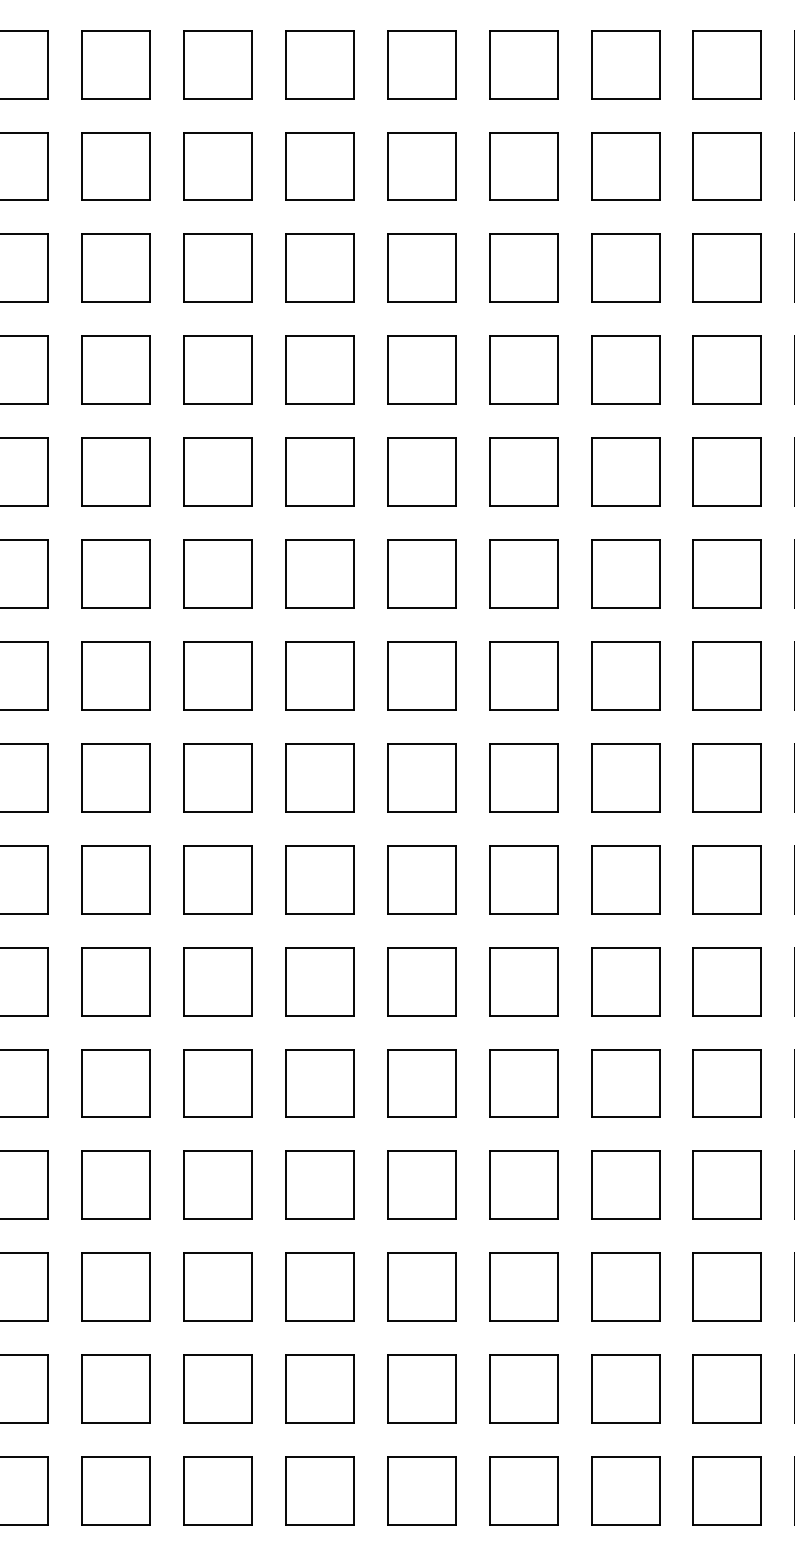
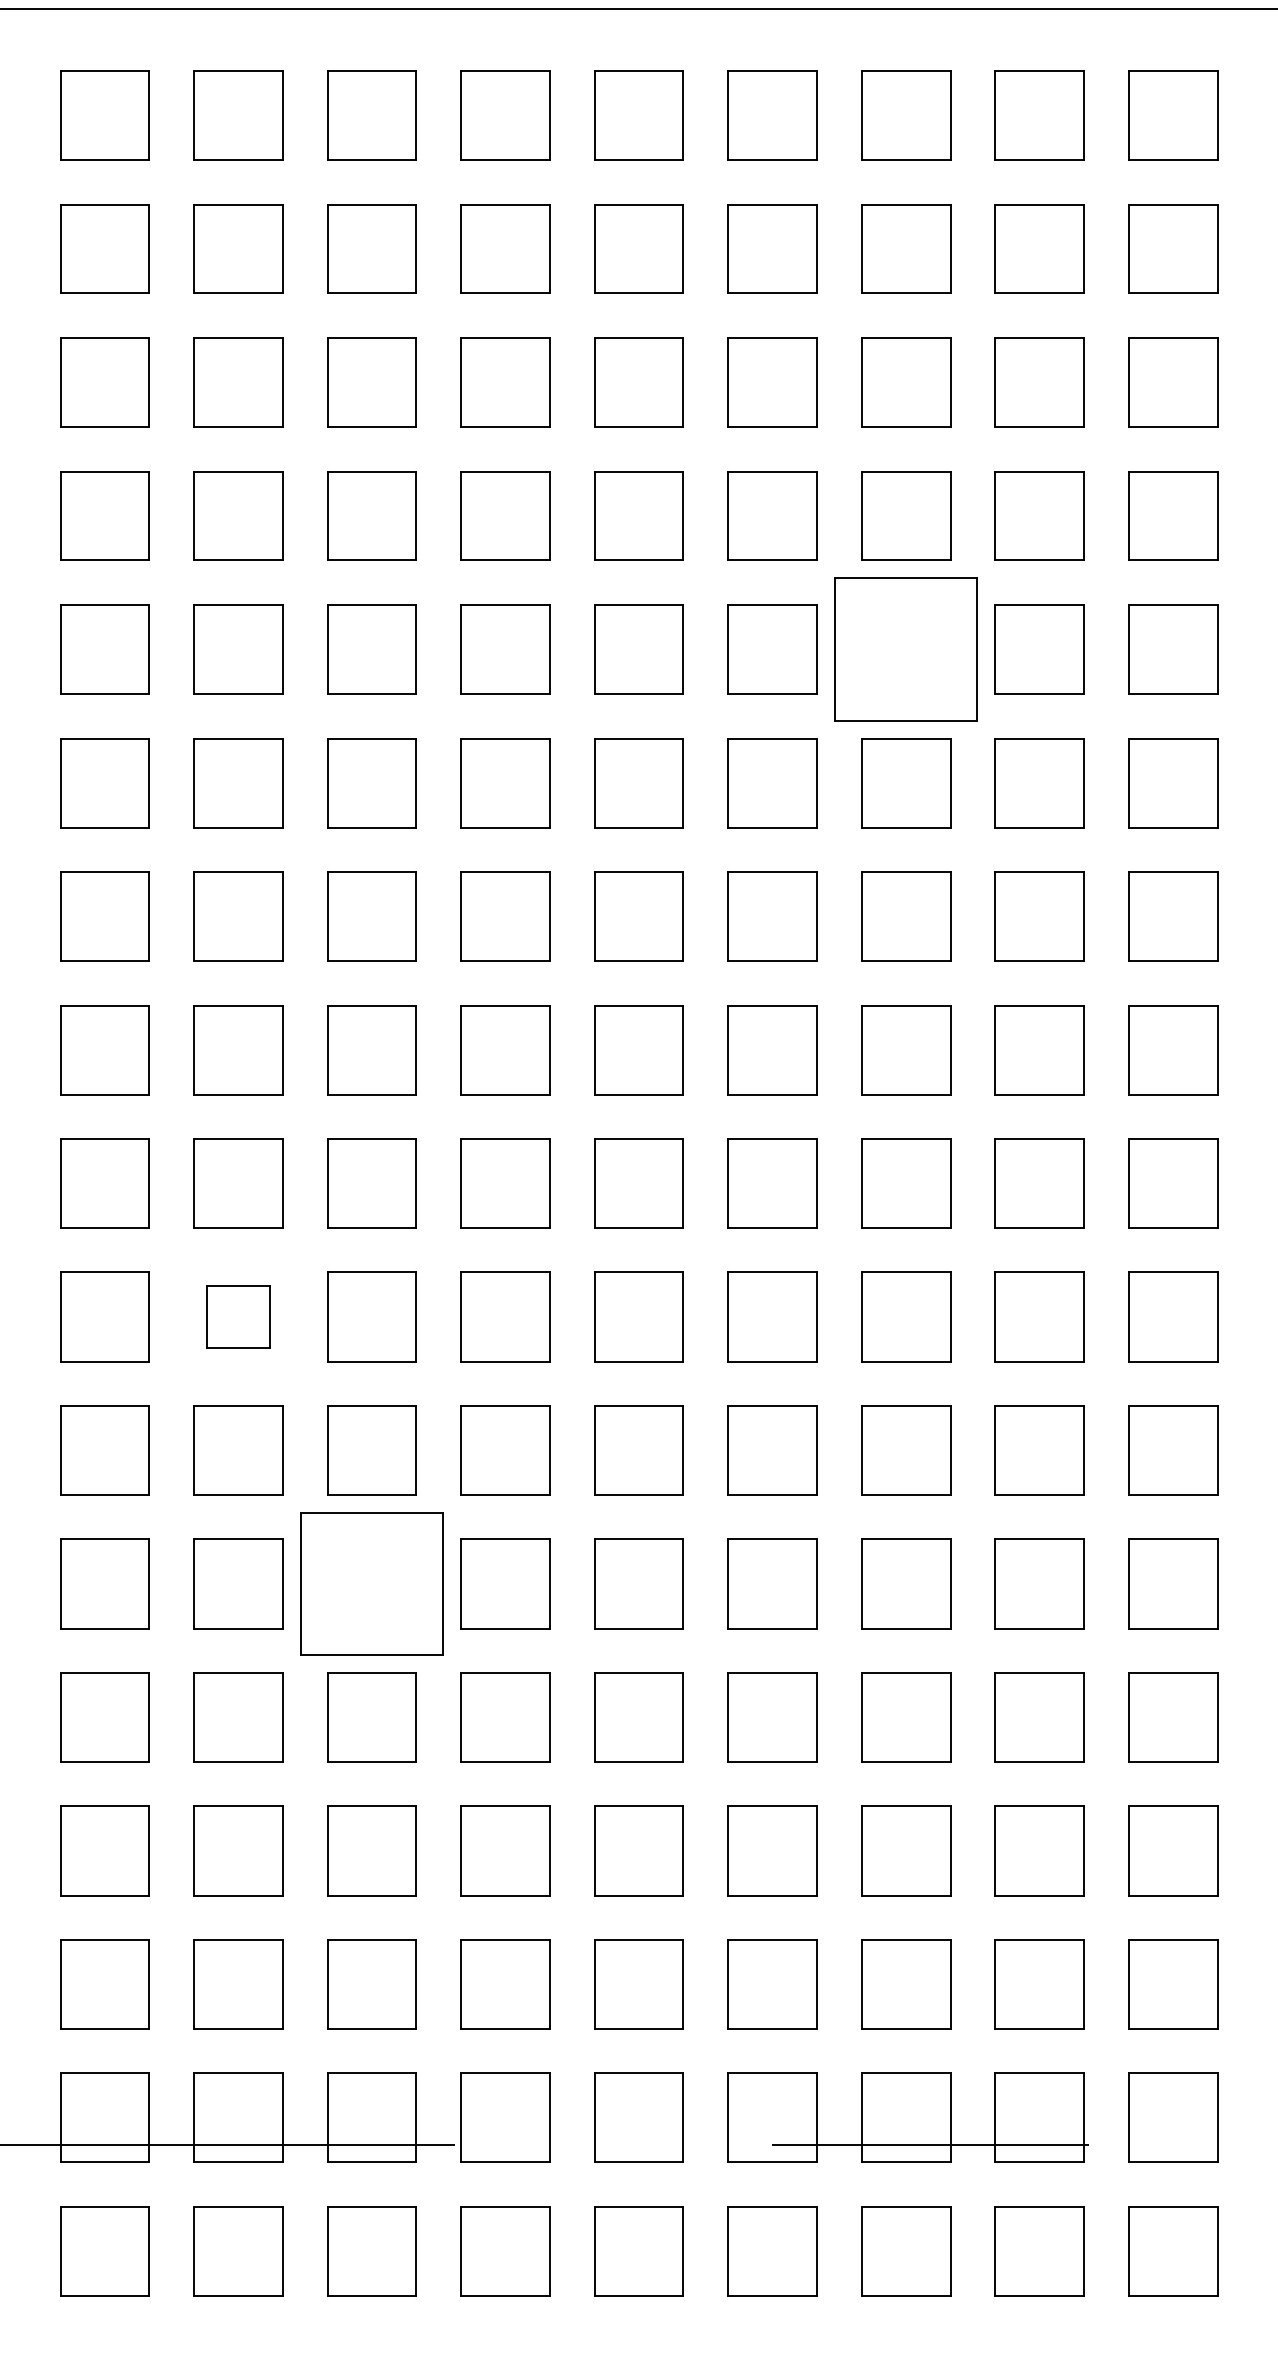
part: (625, 472) -> (906, 649), size x1.6
part: (116, 981) -> (238, 1316), size x0.7
part: (217, 1184) -> (371, 1583), size x1.6

